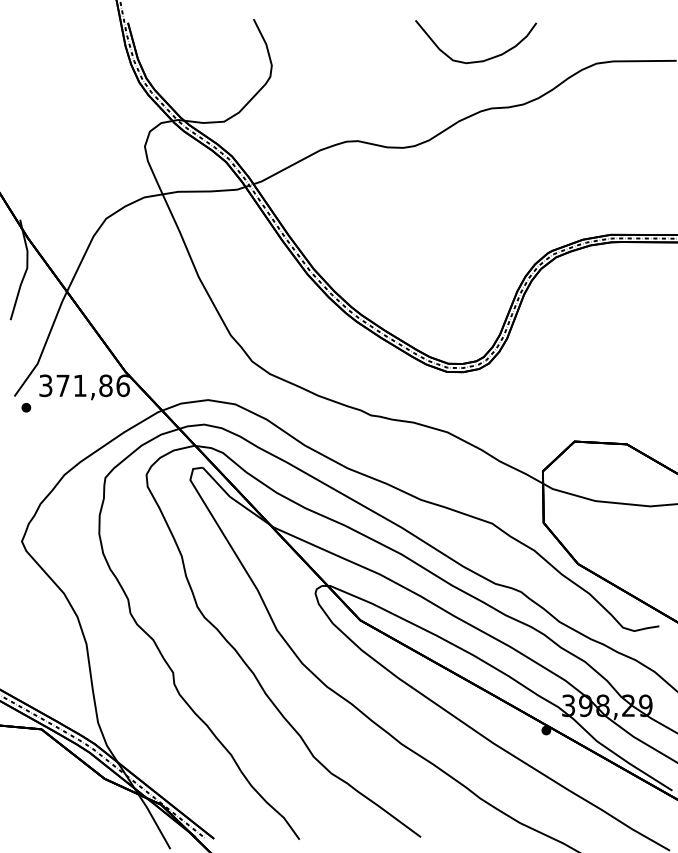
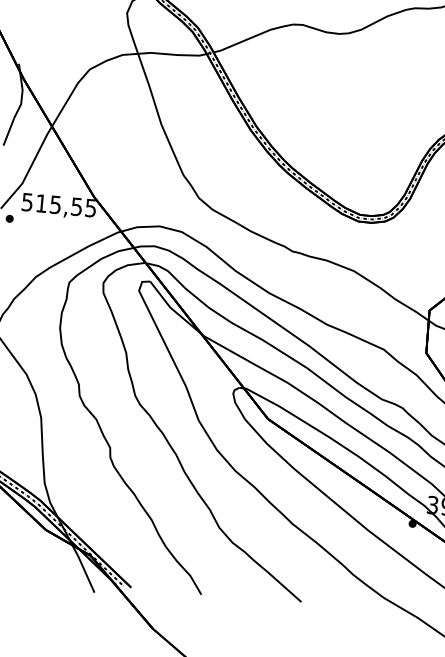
text: (84, 385) -> (59, 204), 371,86 -> 515,55

